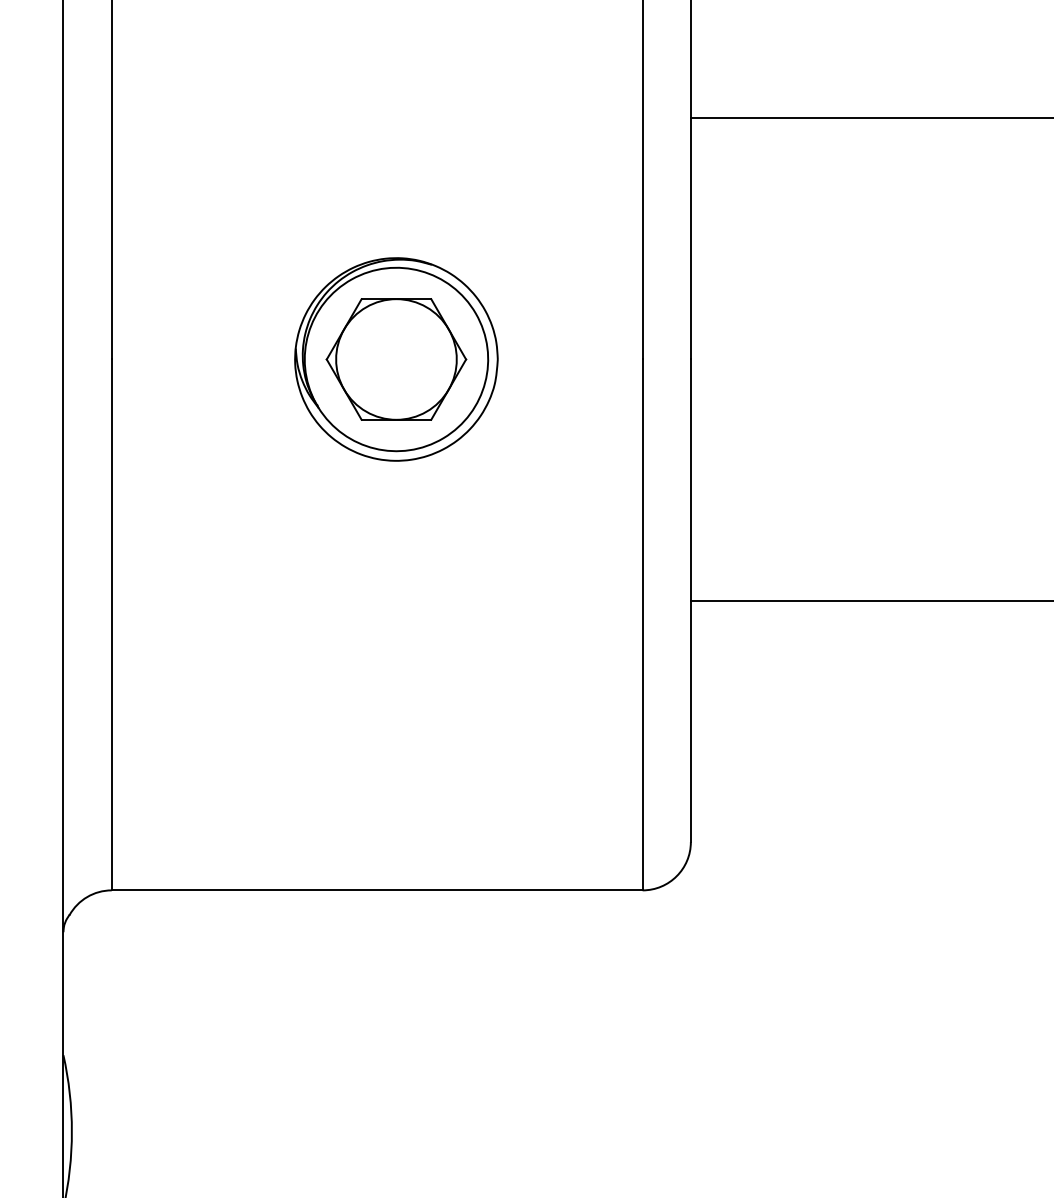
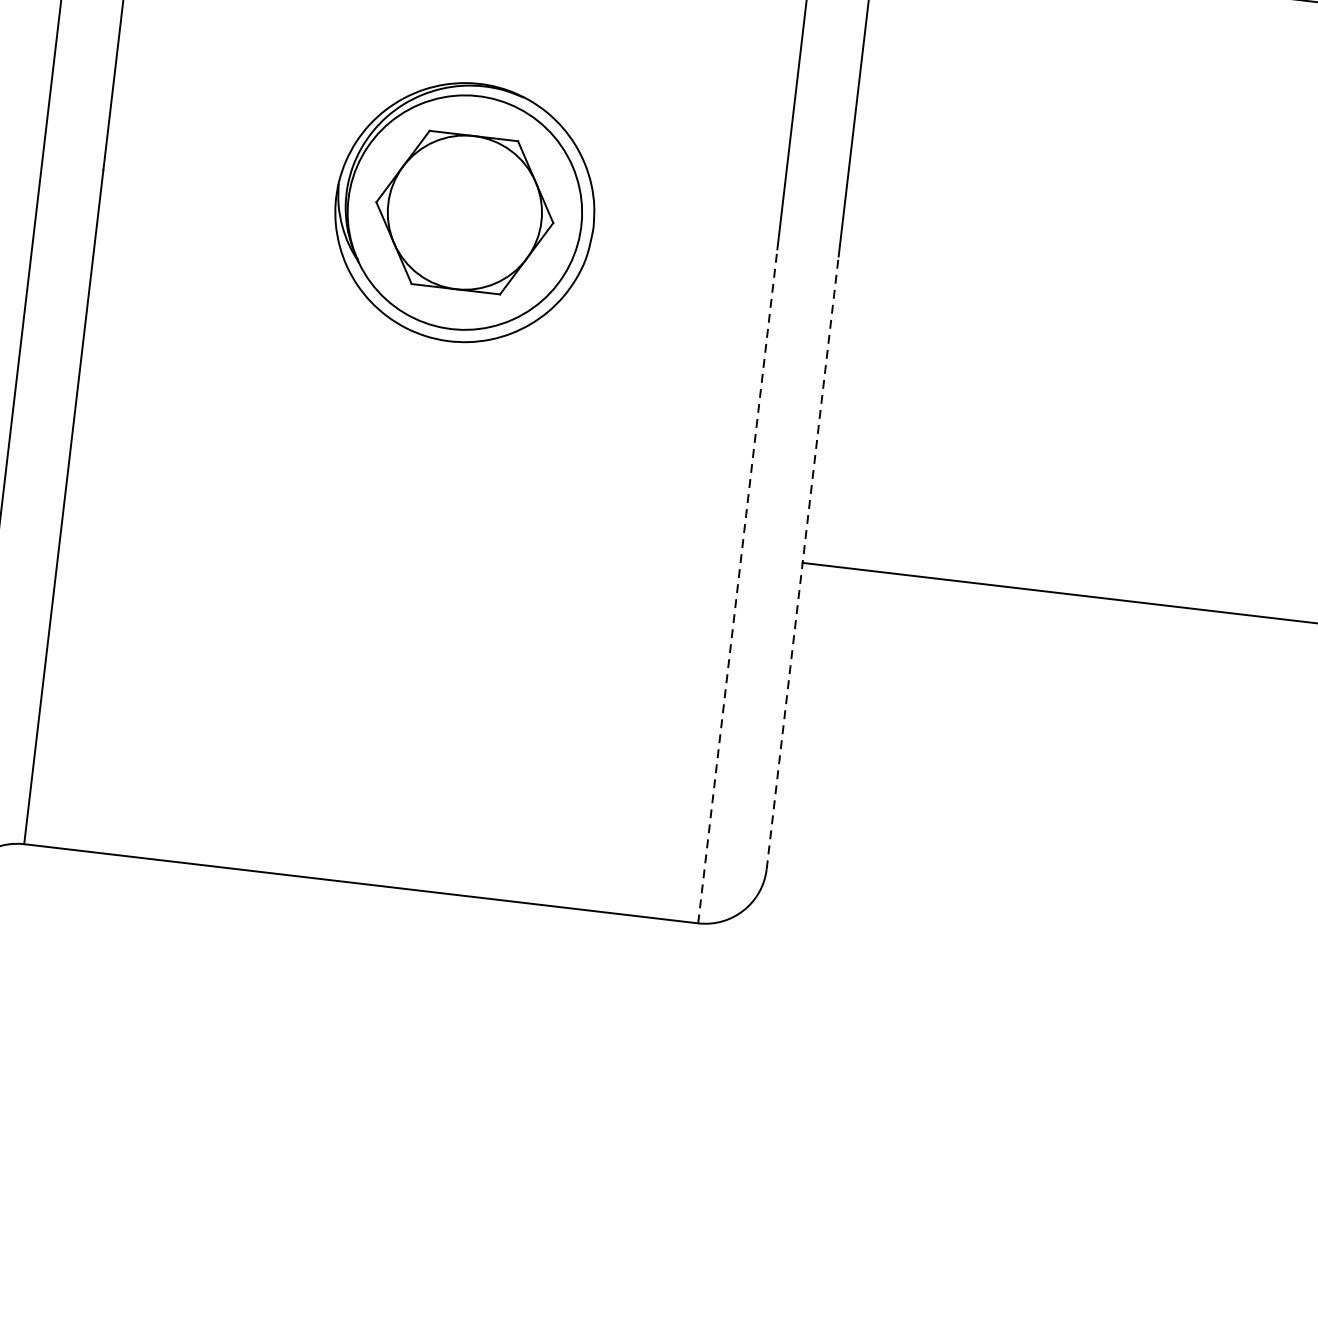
line: (690, 600) -> (802, 562), solid -> dashed
line: (642, 624) -> (737, 585), solid -> dashed

